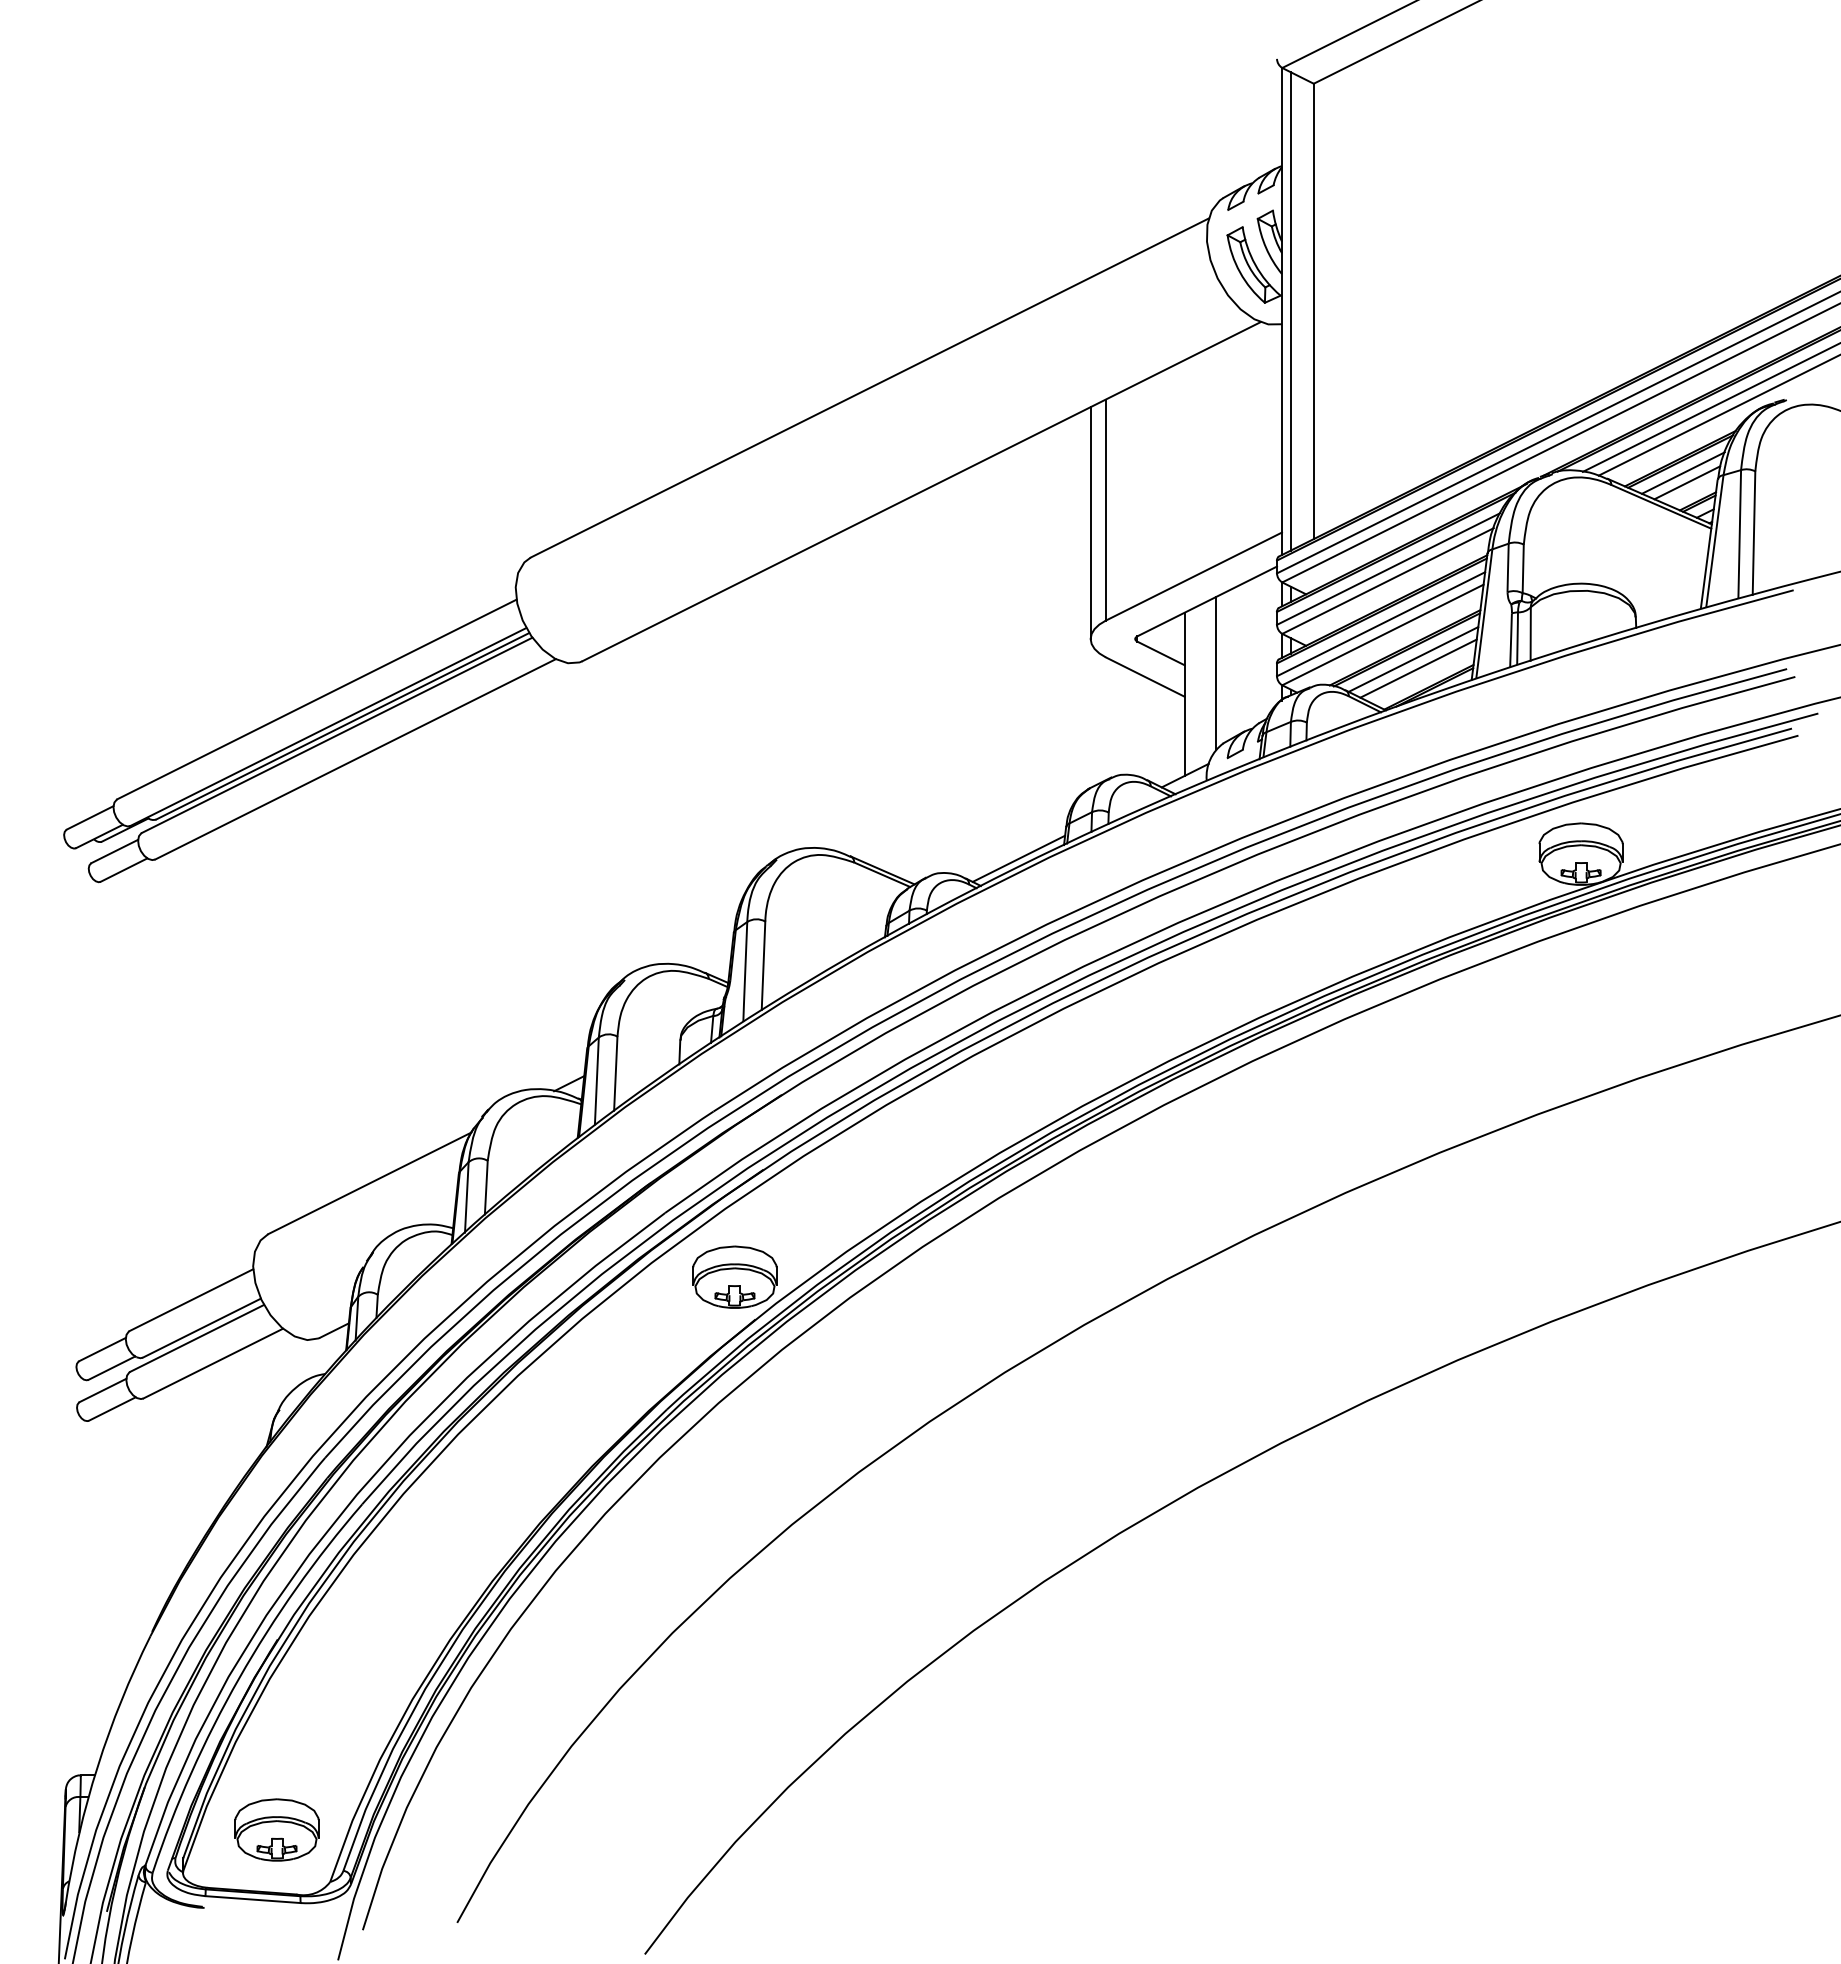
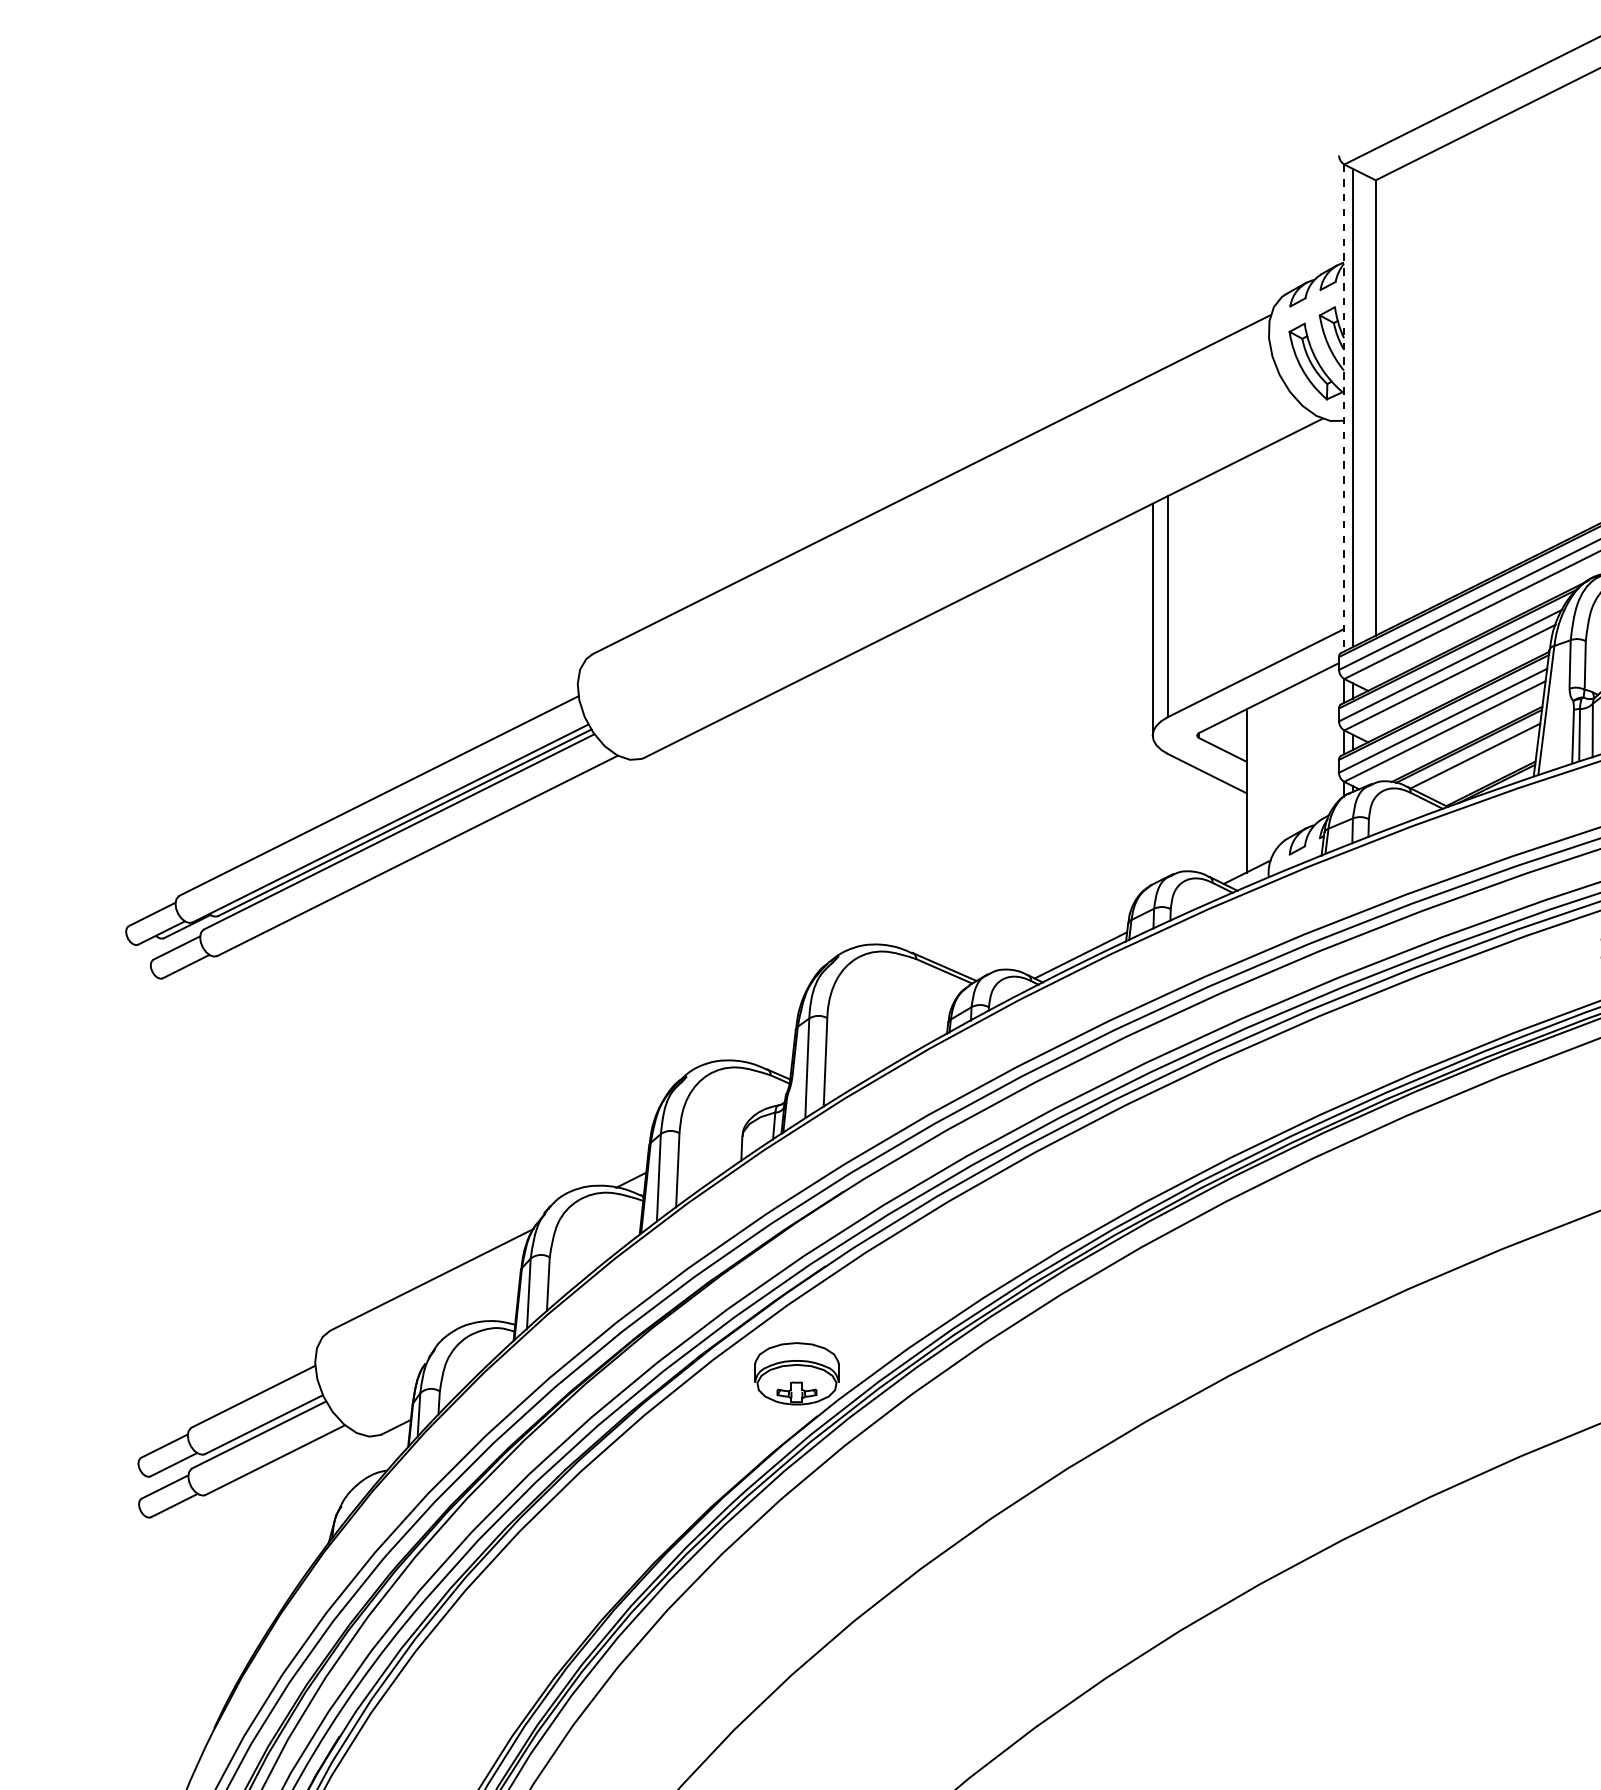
line: (1281, 311) -> (1343, 408), solid -> dashed
line: (1418, 668) -> (1480, 765), removed
line: (1216, 673) -> (1278, 770), removed

